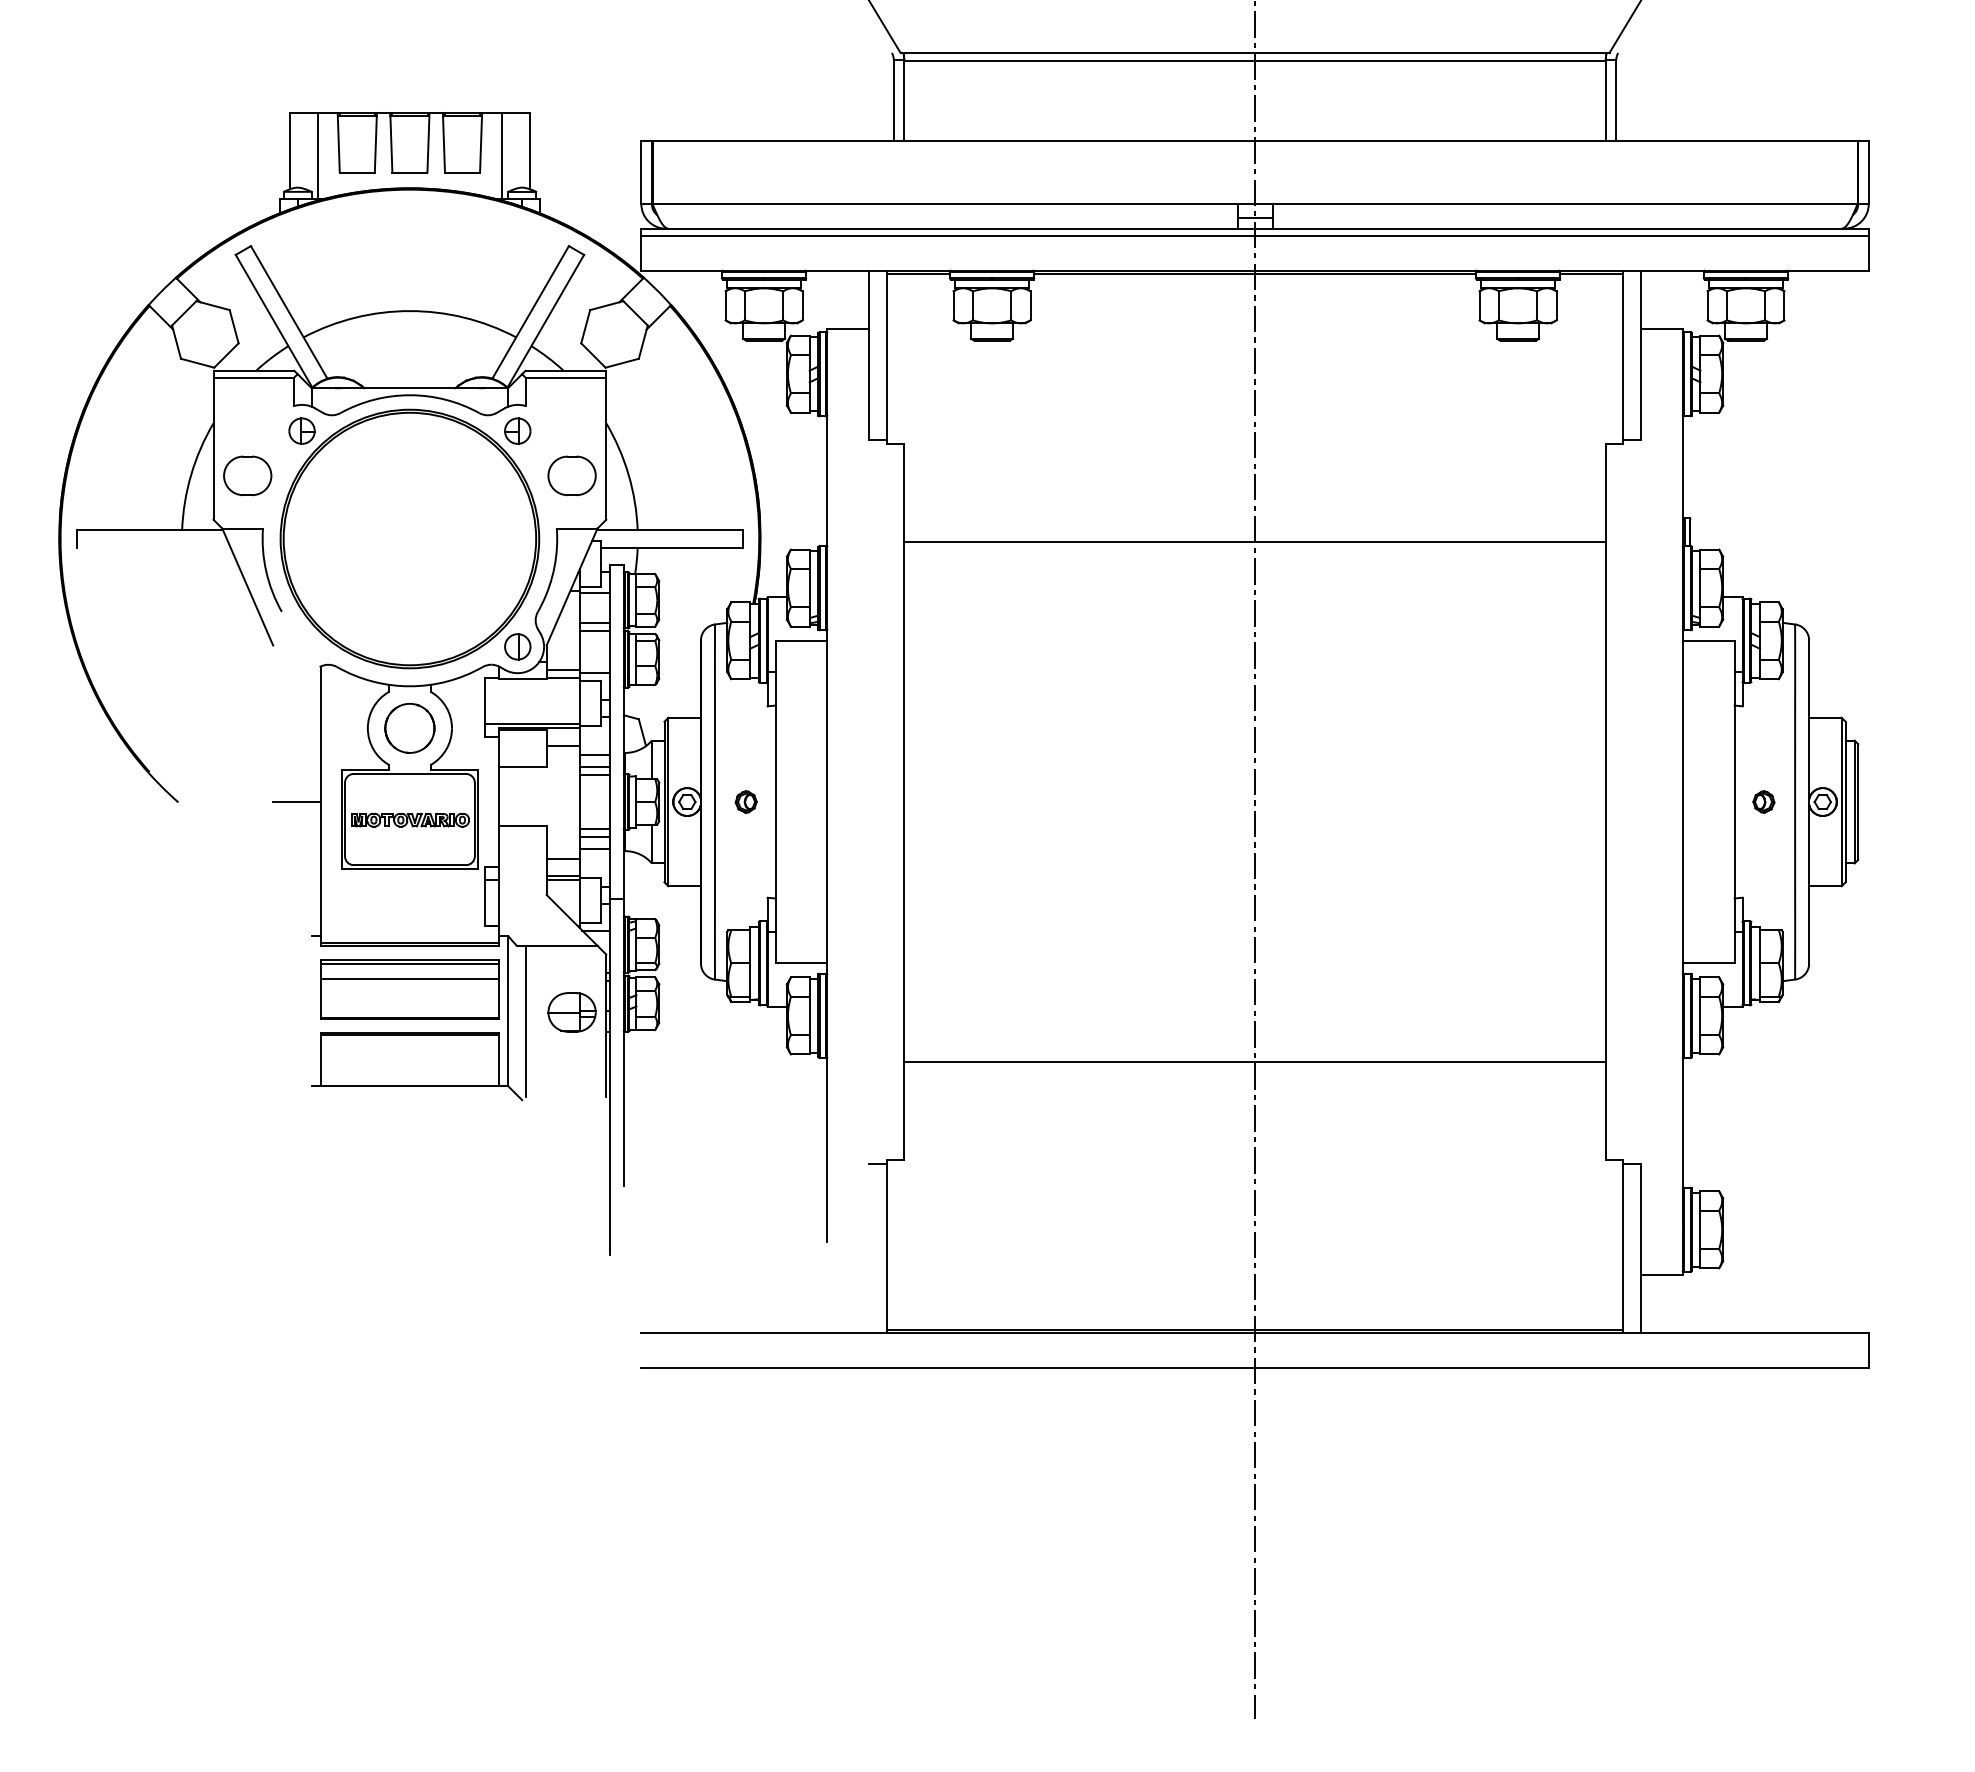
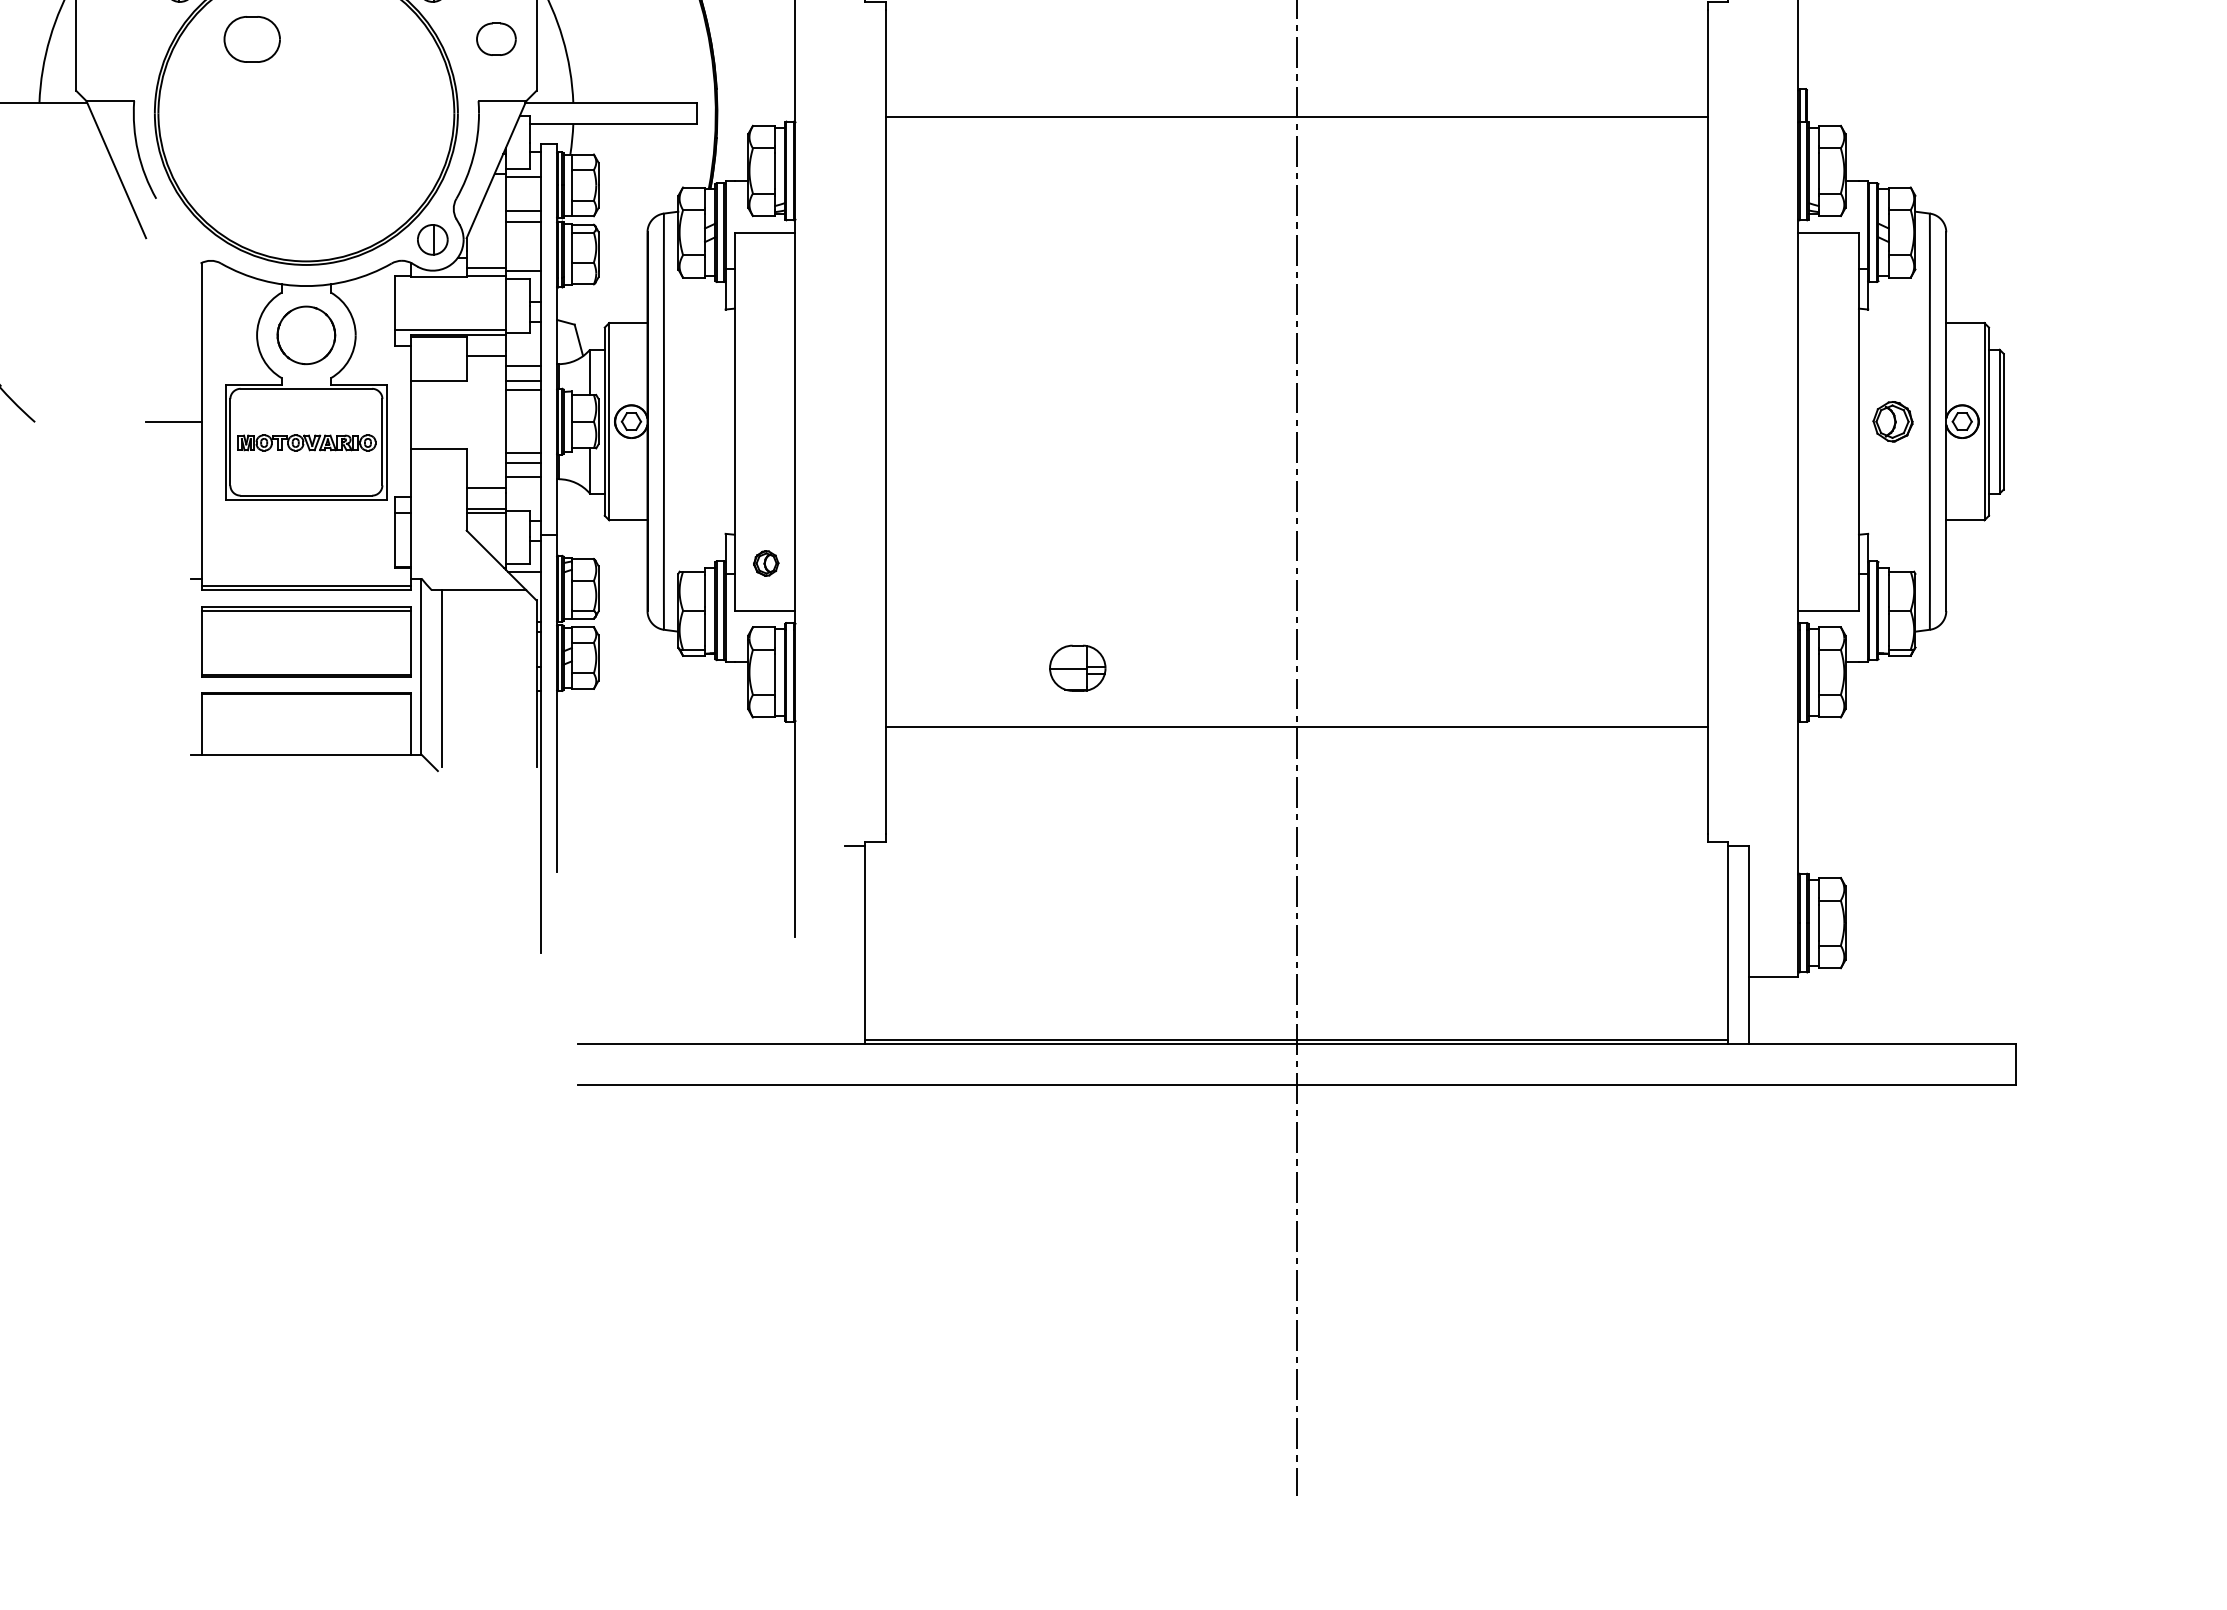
part: (247, 475) -> (251, 38), moved
part: (571, 475) -> (495, 38), size x0.7
part: (745, 801) -> (765, 562), moved
part: (1763, 801) -> (1892, 421), size x1.6
line: (409, 979) -> (305, 629), removed
part: (571, 1012) -> (1077, 668), moved

